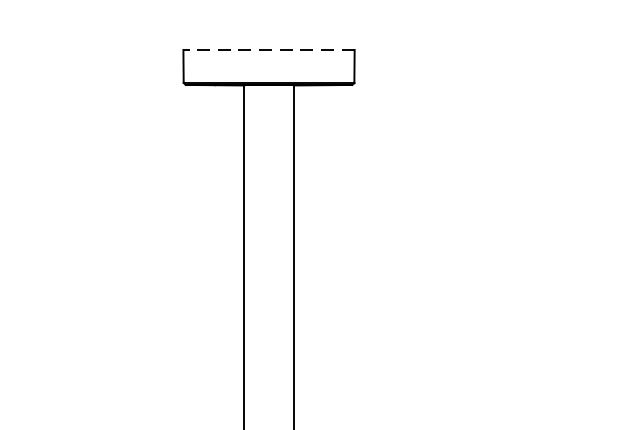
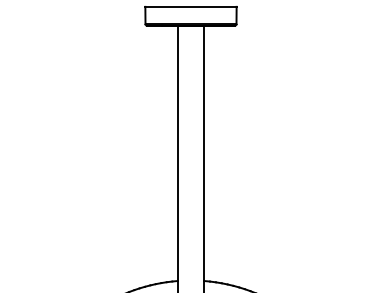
line: (268, 49) -> (190, 6), dashed -> solid

